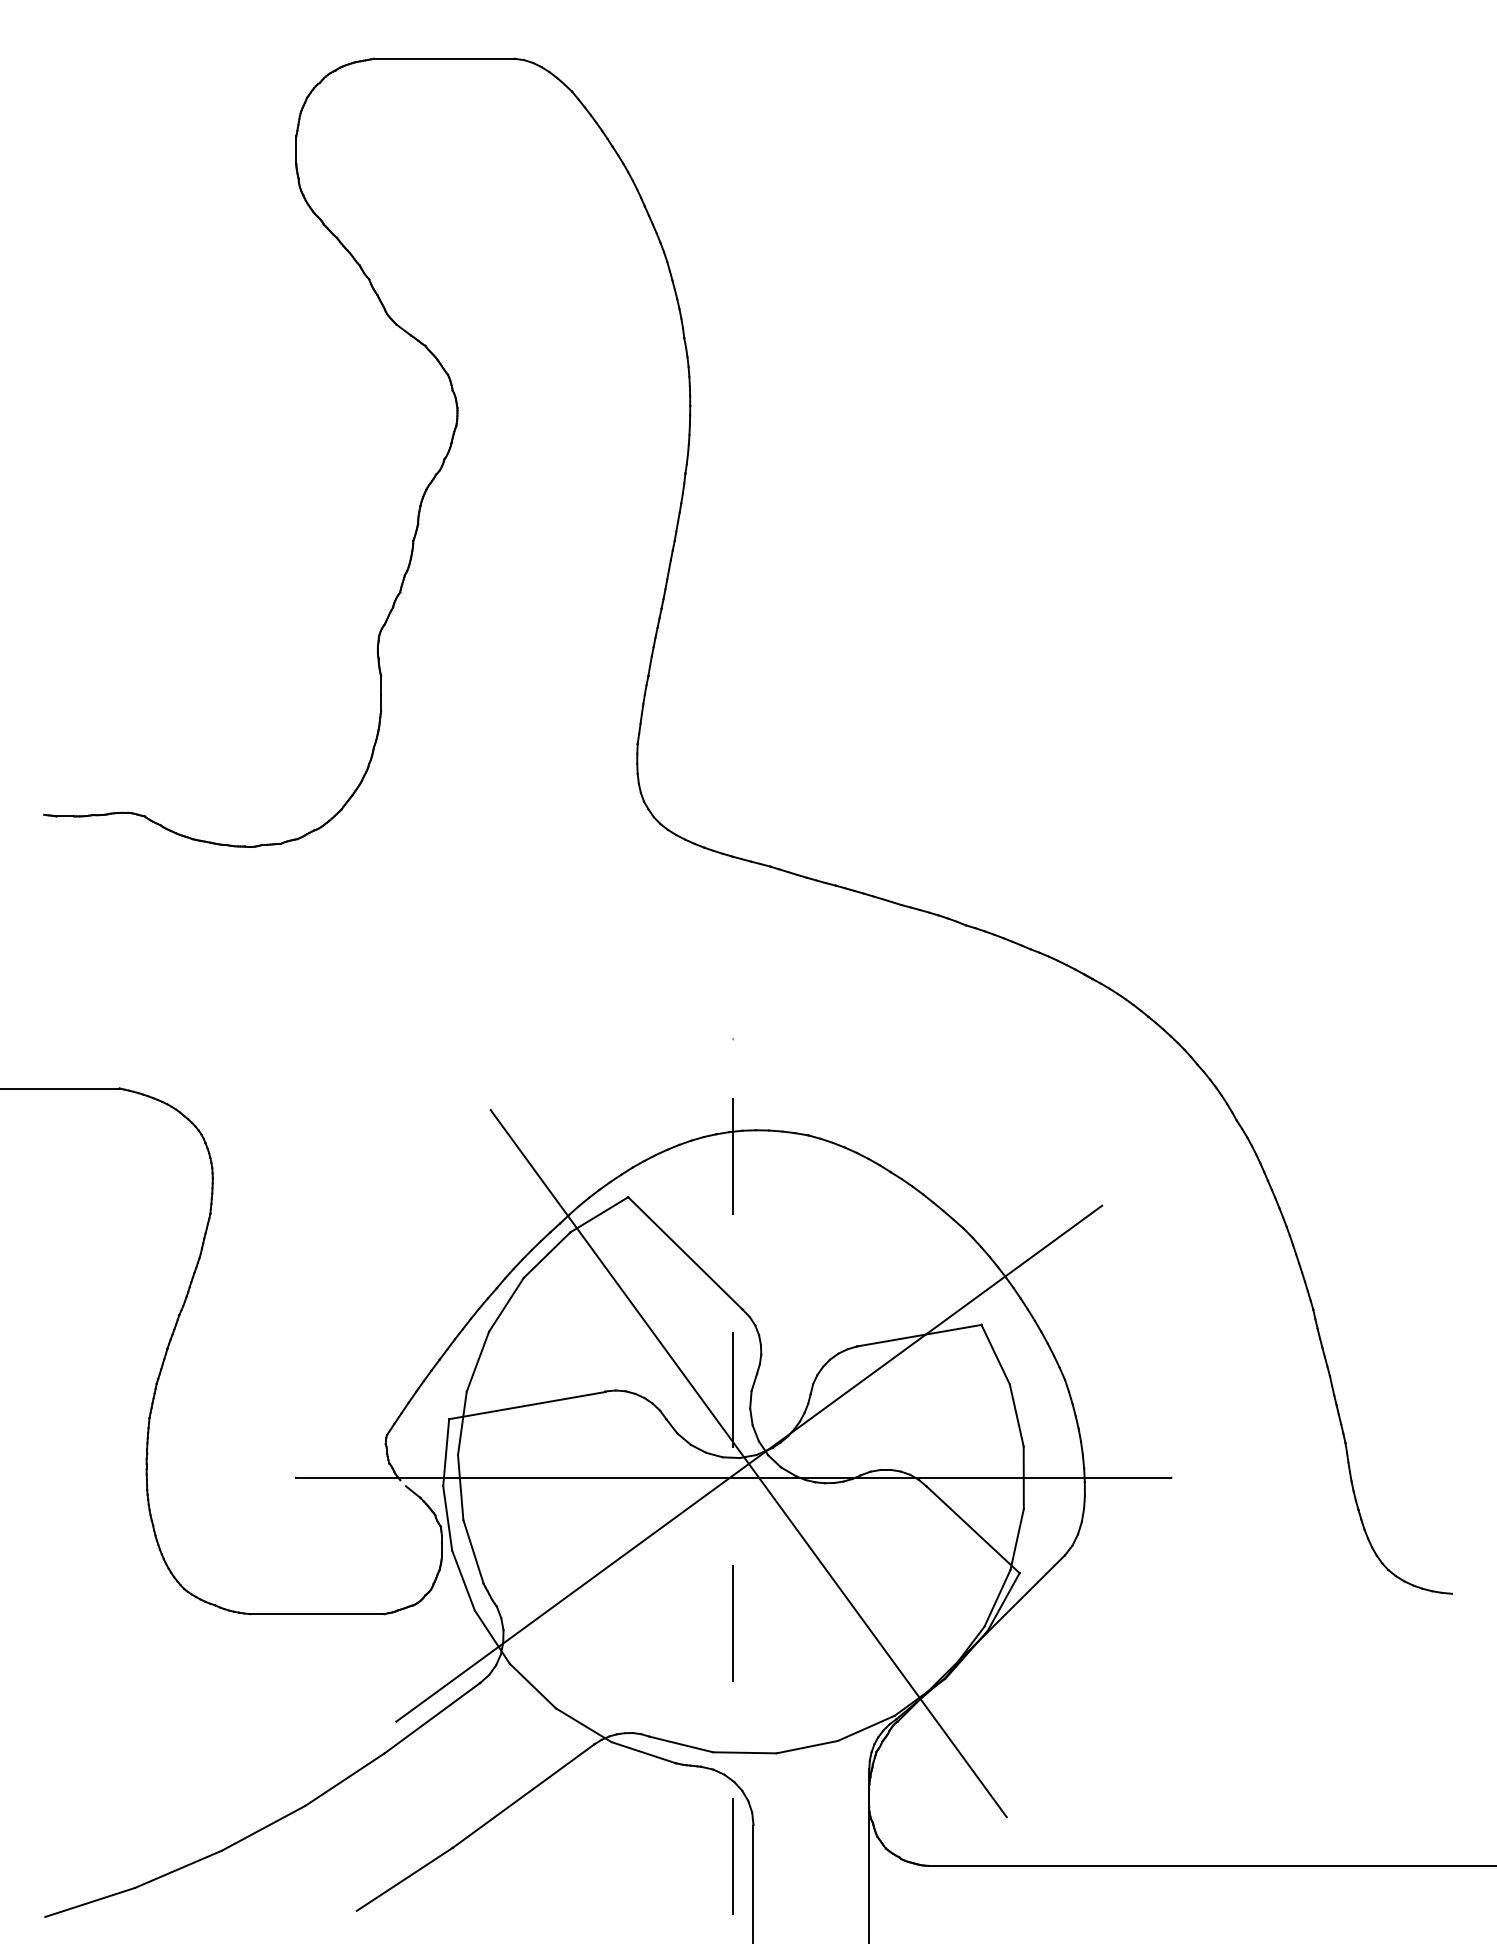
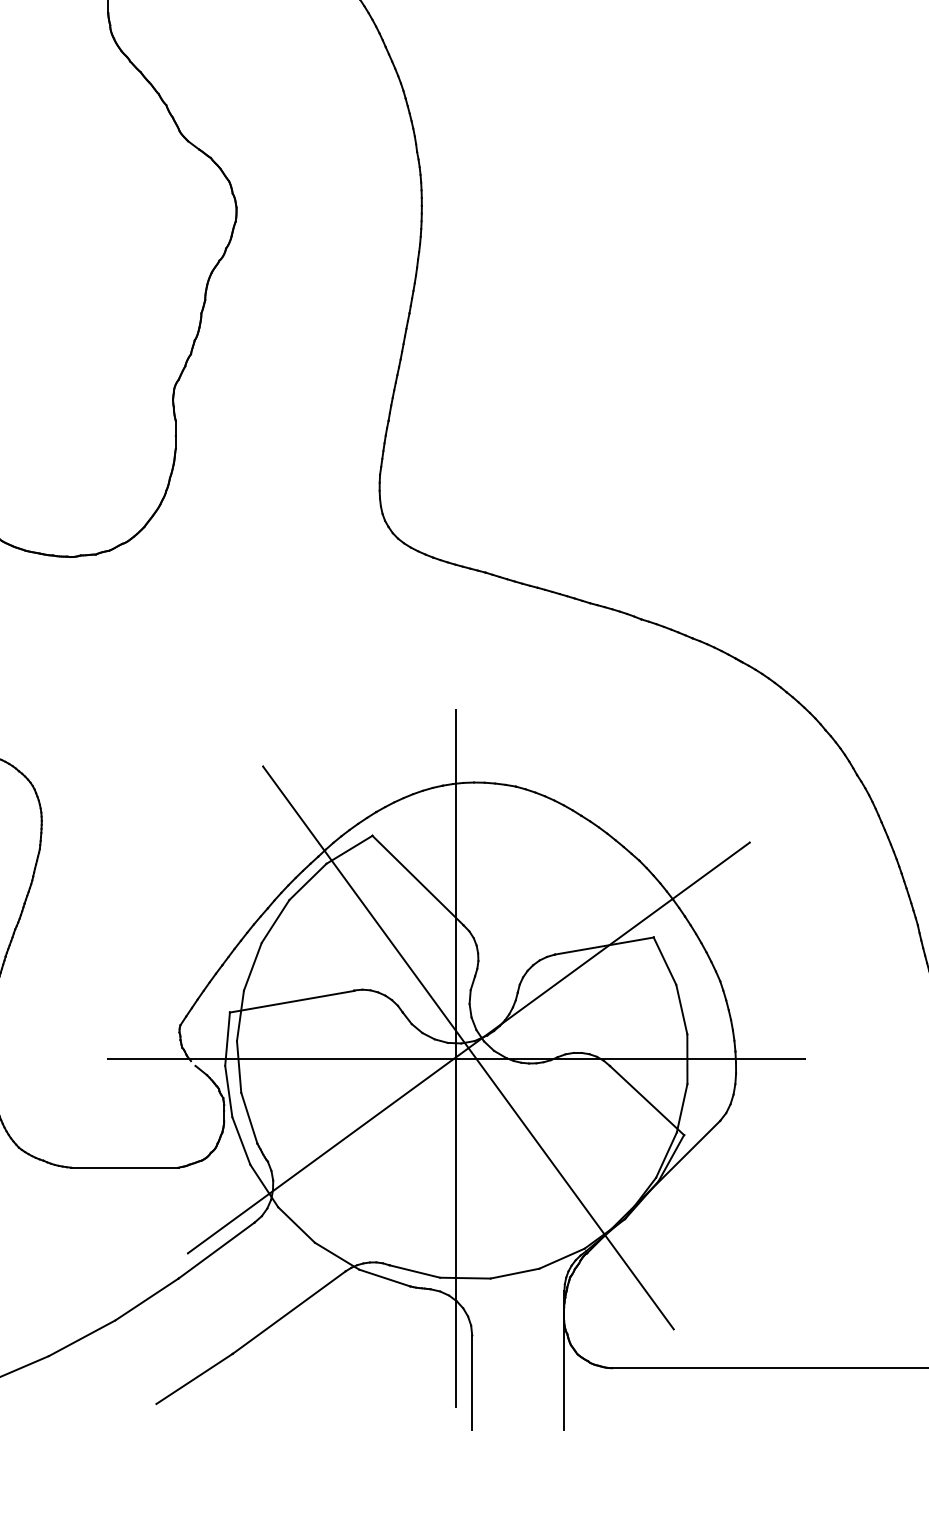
line: (733, 1477) -> (456, 1058), dashed -> solid

